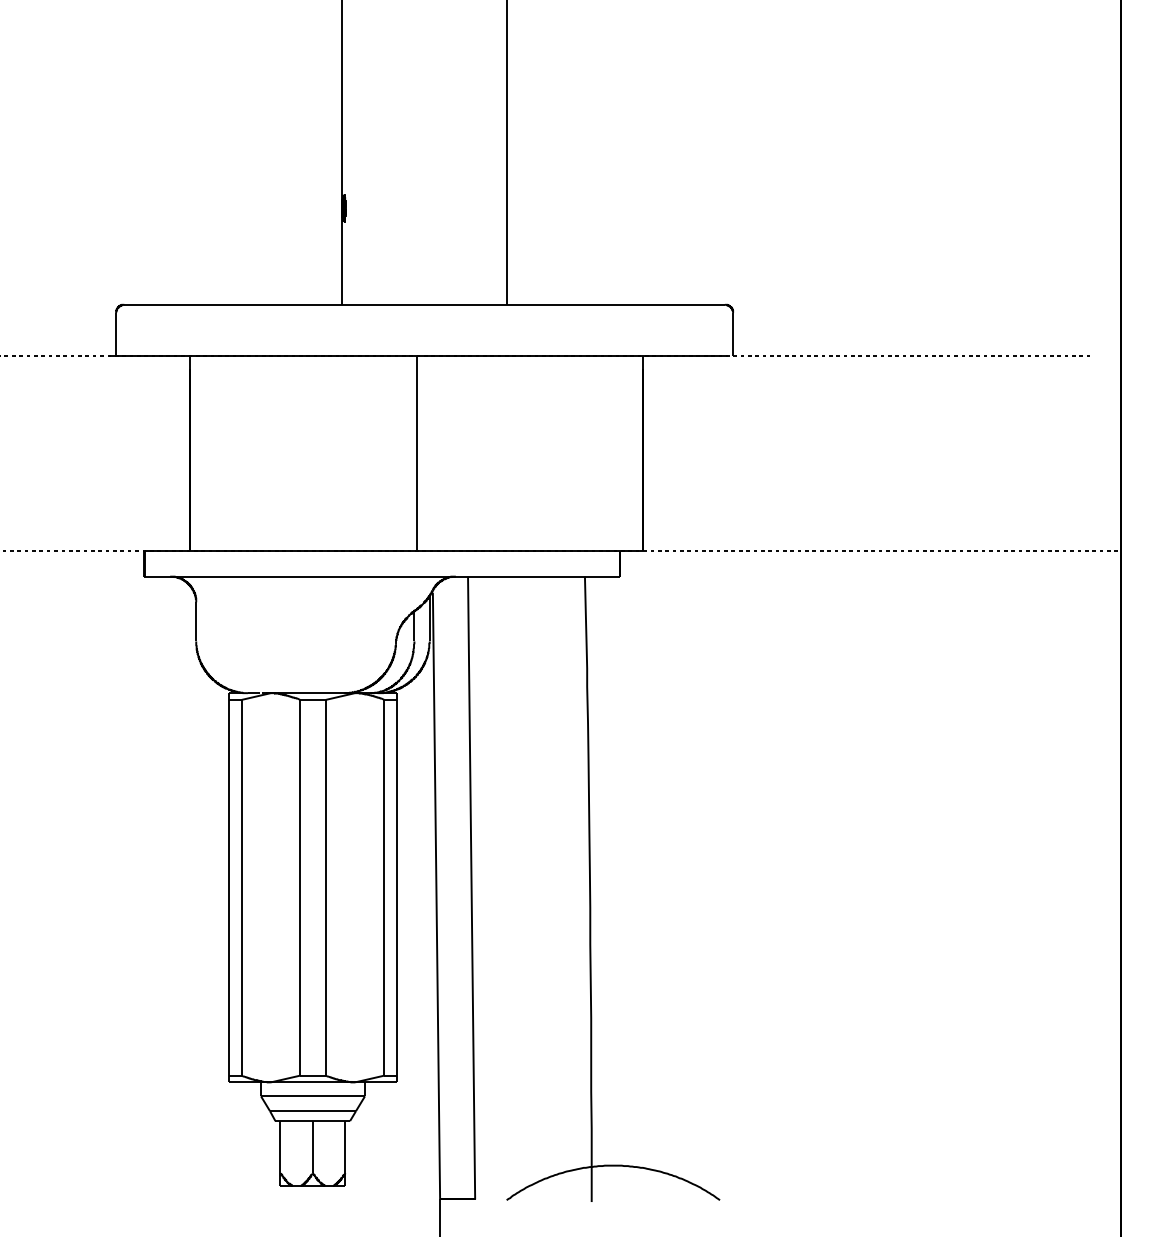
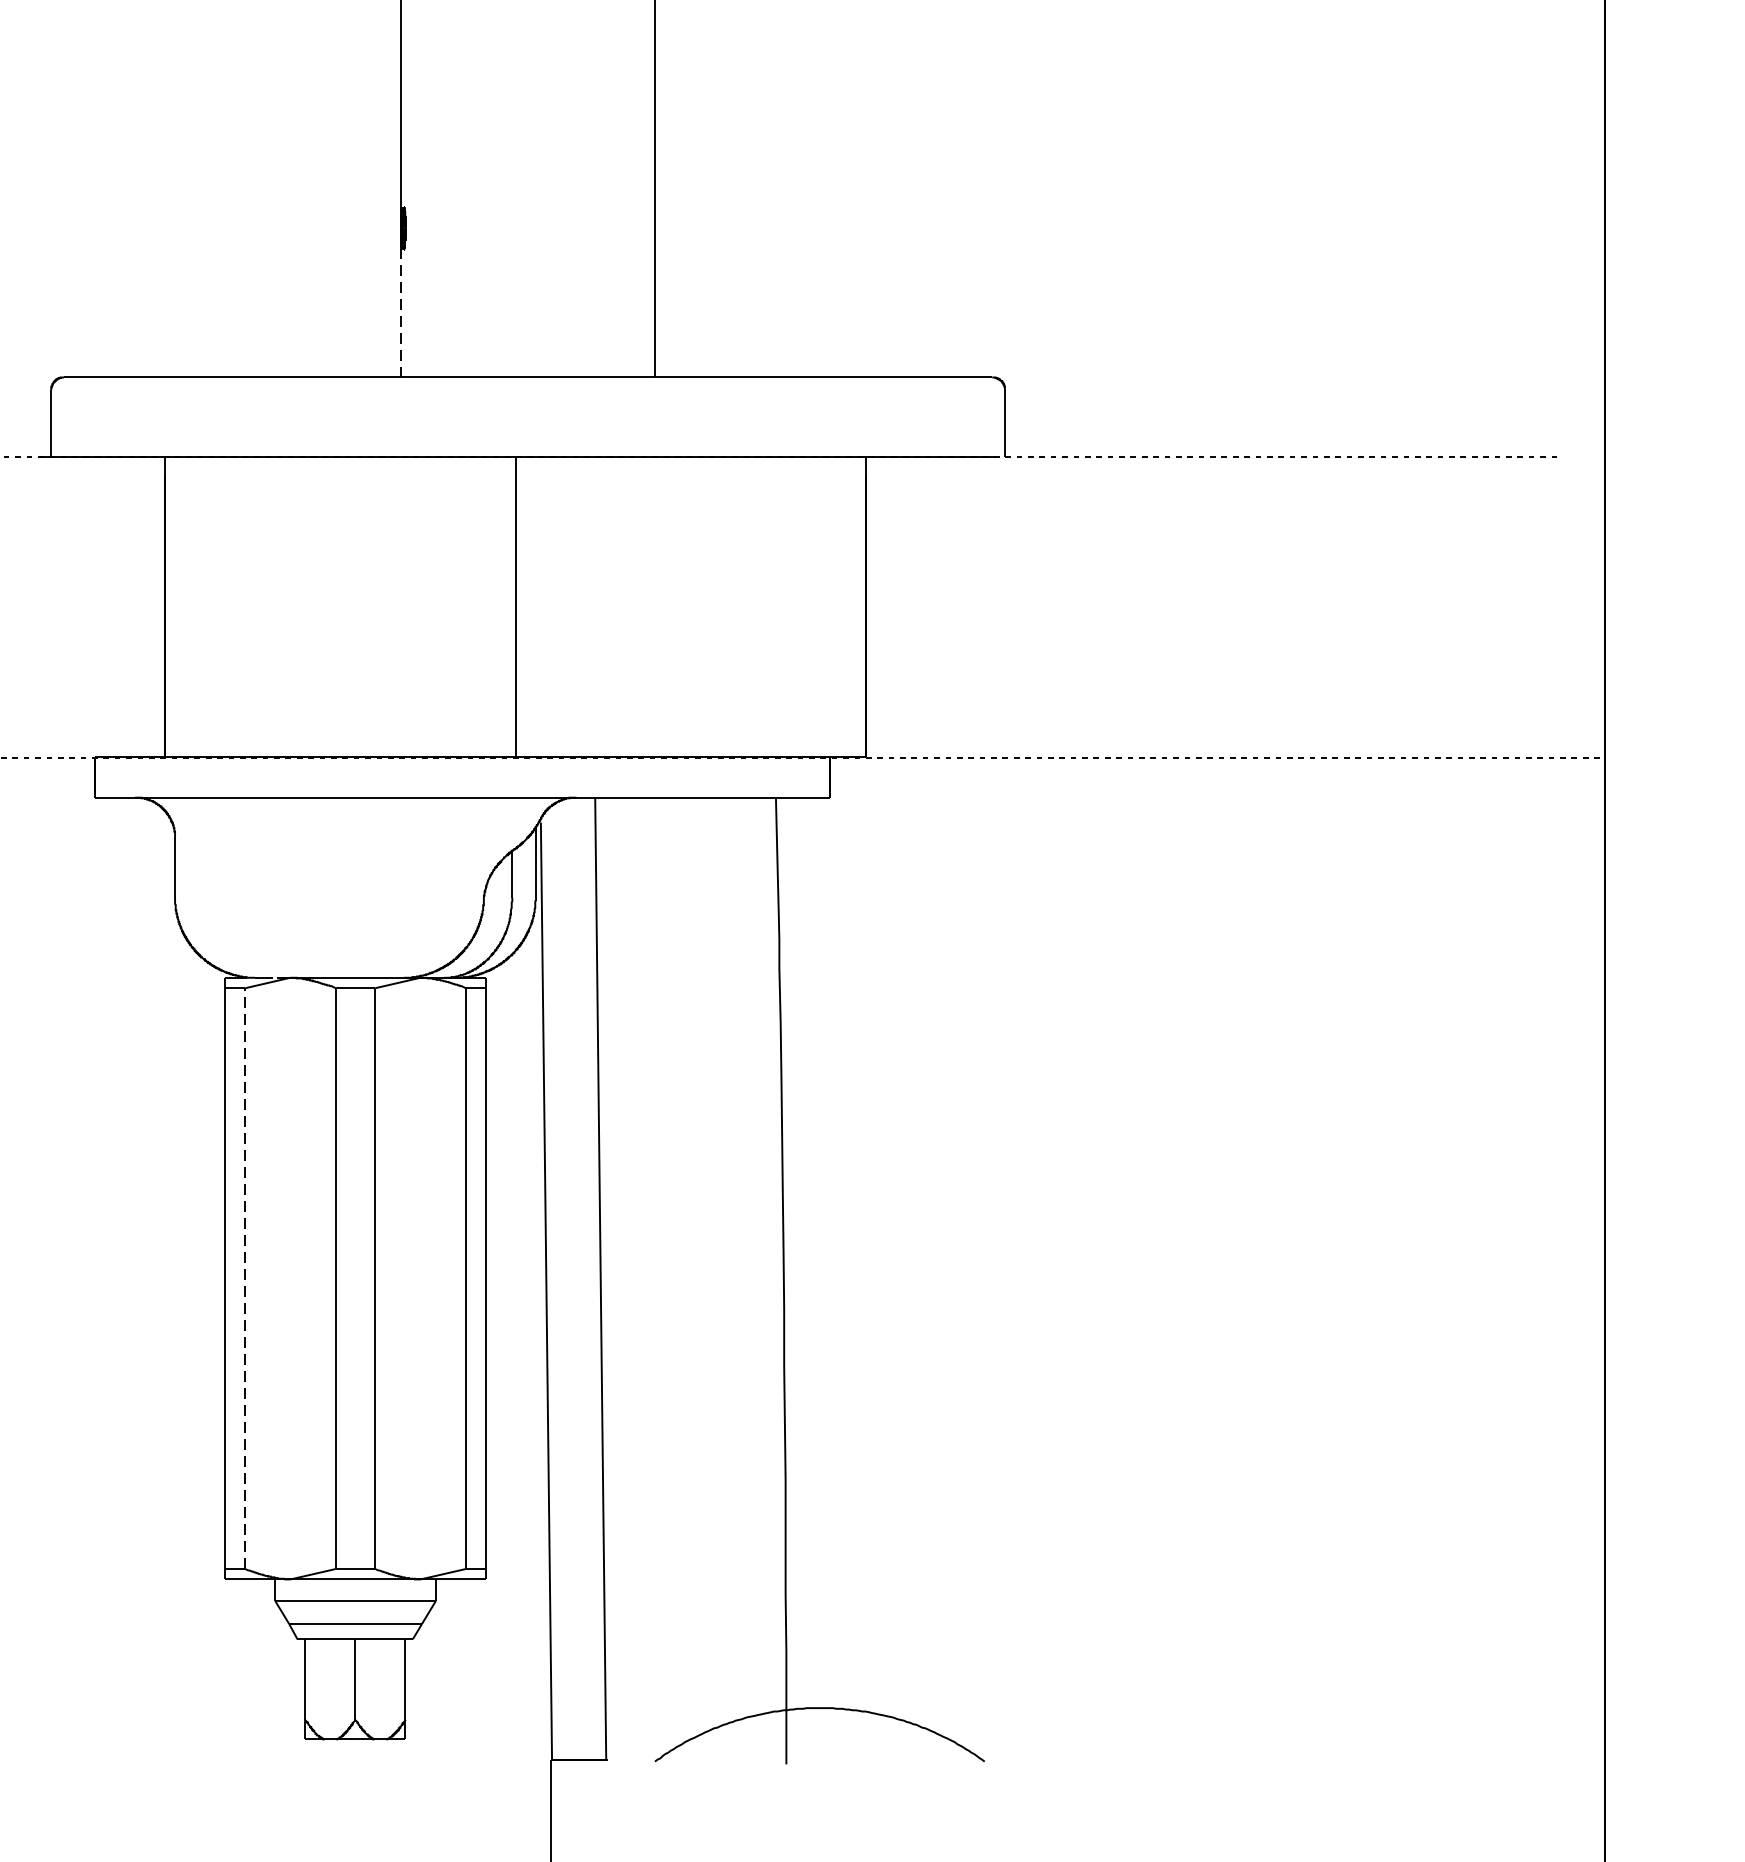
line: (342, 262) -> (401, 312), solid -> dashed
line: (241, 887) -> (245, 1278), solid -> dashed

